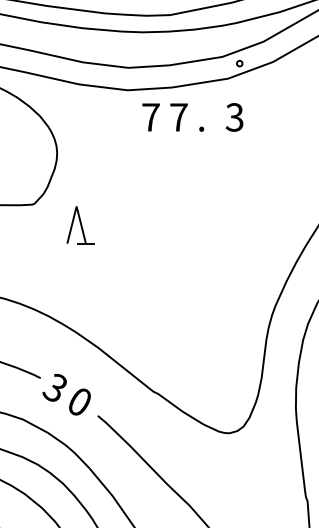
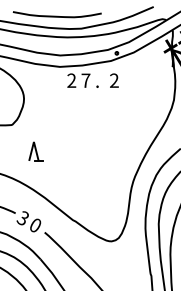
text: (150, 116) -> (71, 80), 7 -> 2
text: (235, 116) -> (114, 80), 3 -> 2
part: (79, 225) -> (35, 151), moved

